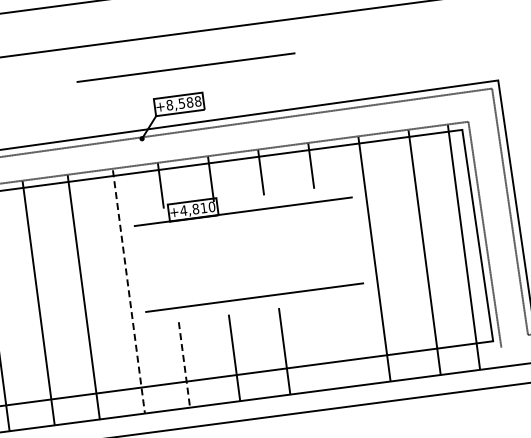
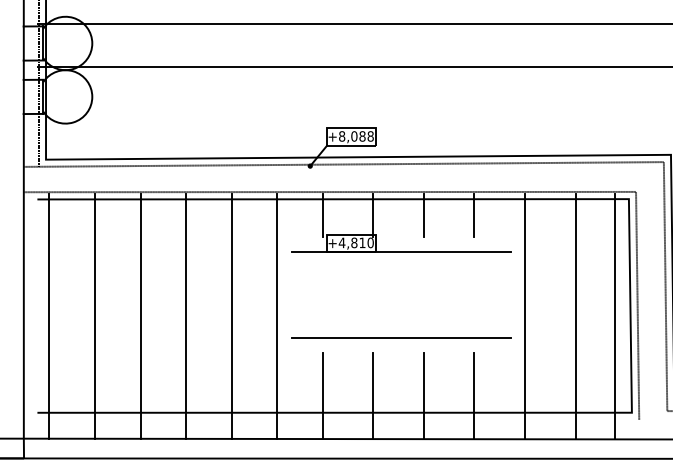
line: (186, 66) -> (363, 100), removed
text: (182, 103) -> (354, 136), +8,588 -> +8,088
line: (129, 292) -> (277, 316), dashed -> solid
line: (334, 344) -> (474, 395), added
line: (184, 364) -> (322, 395), dashed -> solid

